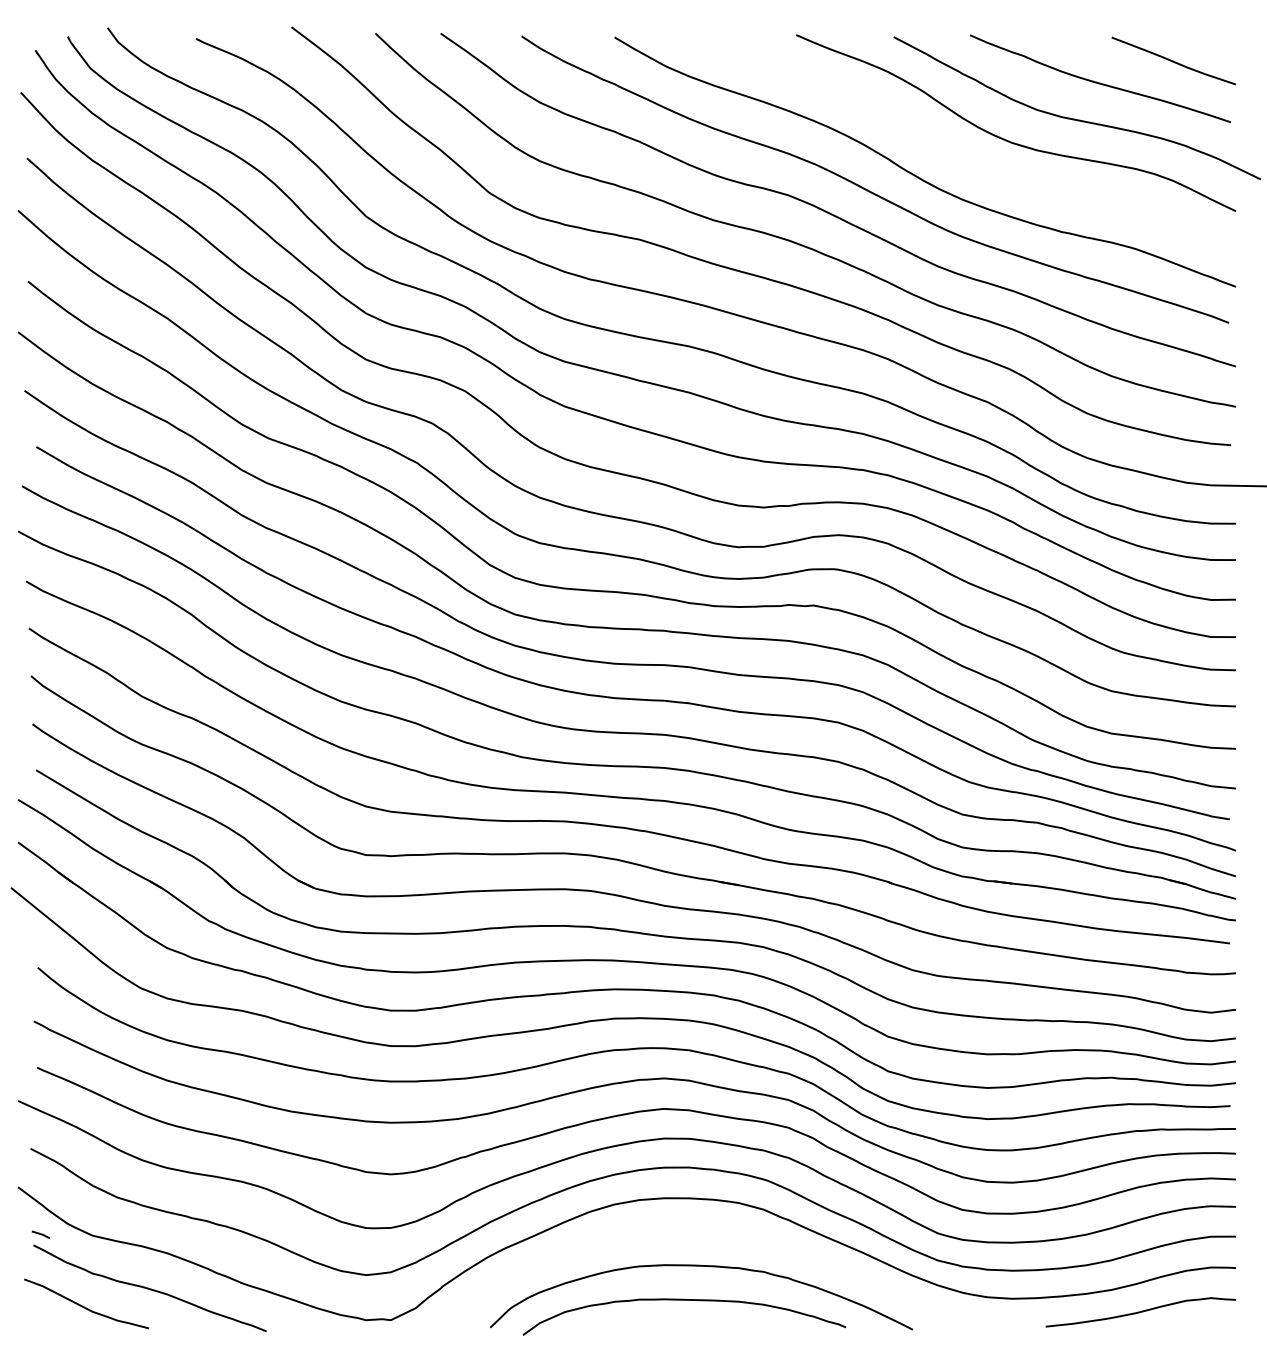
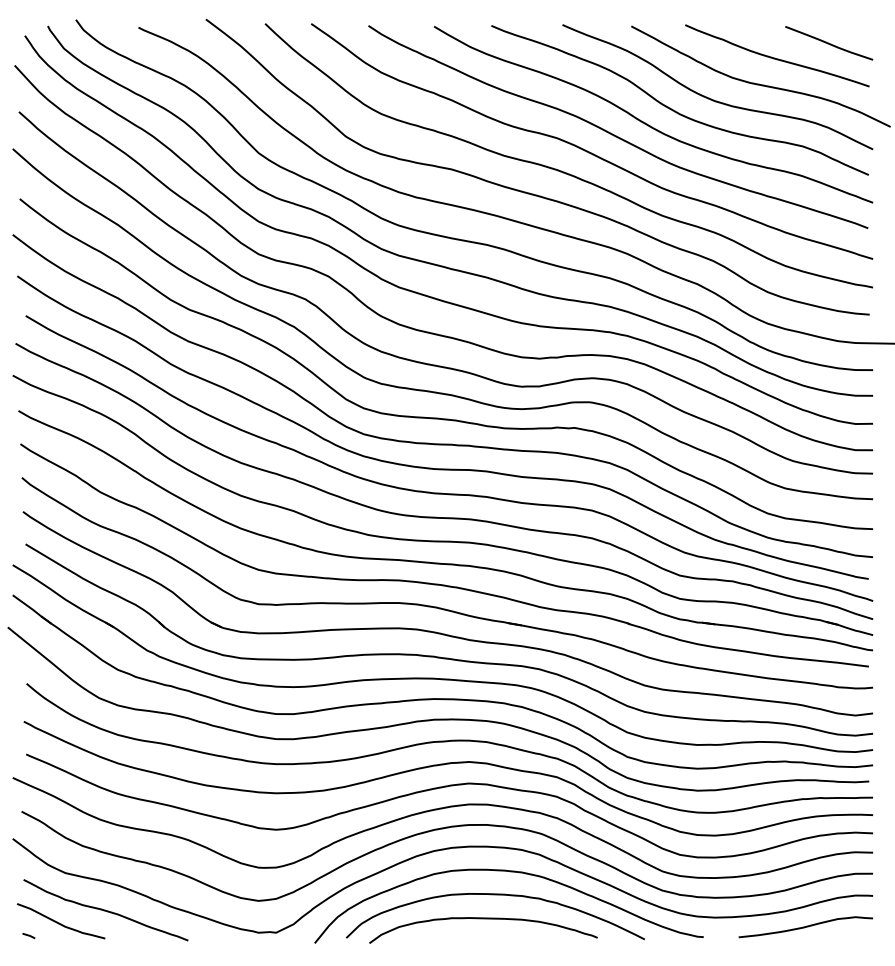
curve: (954, 155) -> (674, 110), added
line: (40, 1234) -> (28, 935), moved
curve: (723, 1234) -> (511, 872), added

